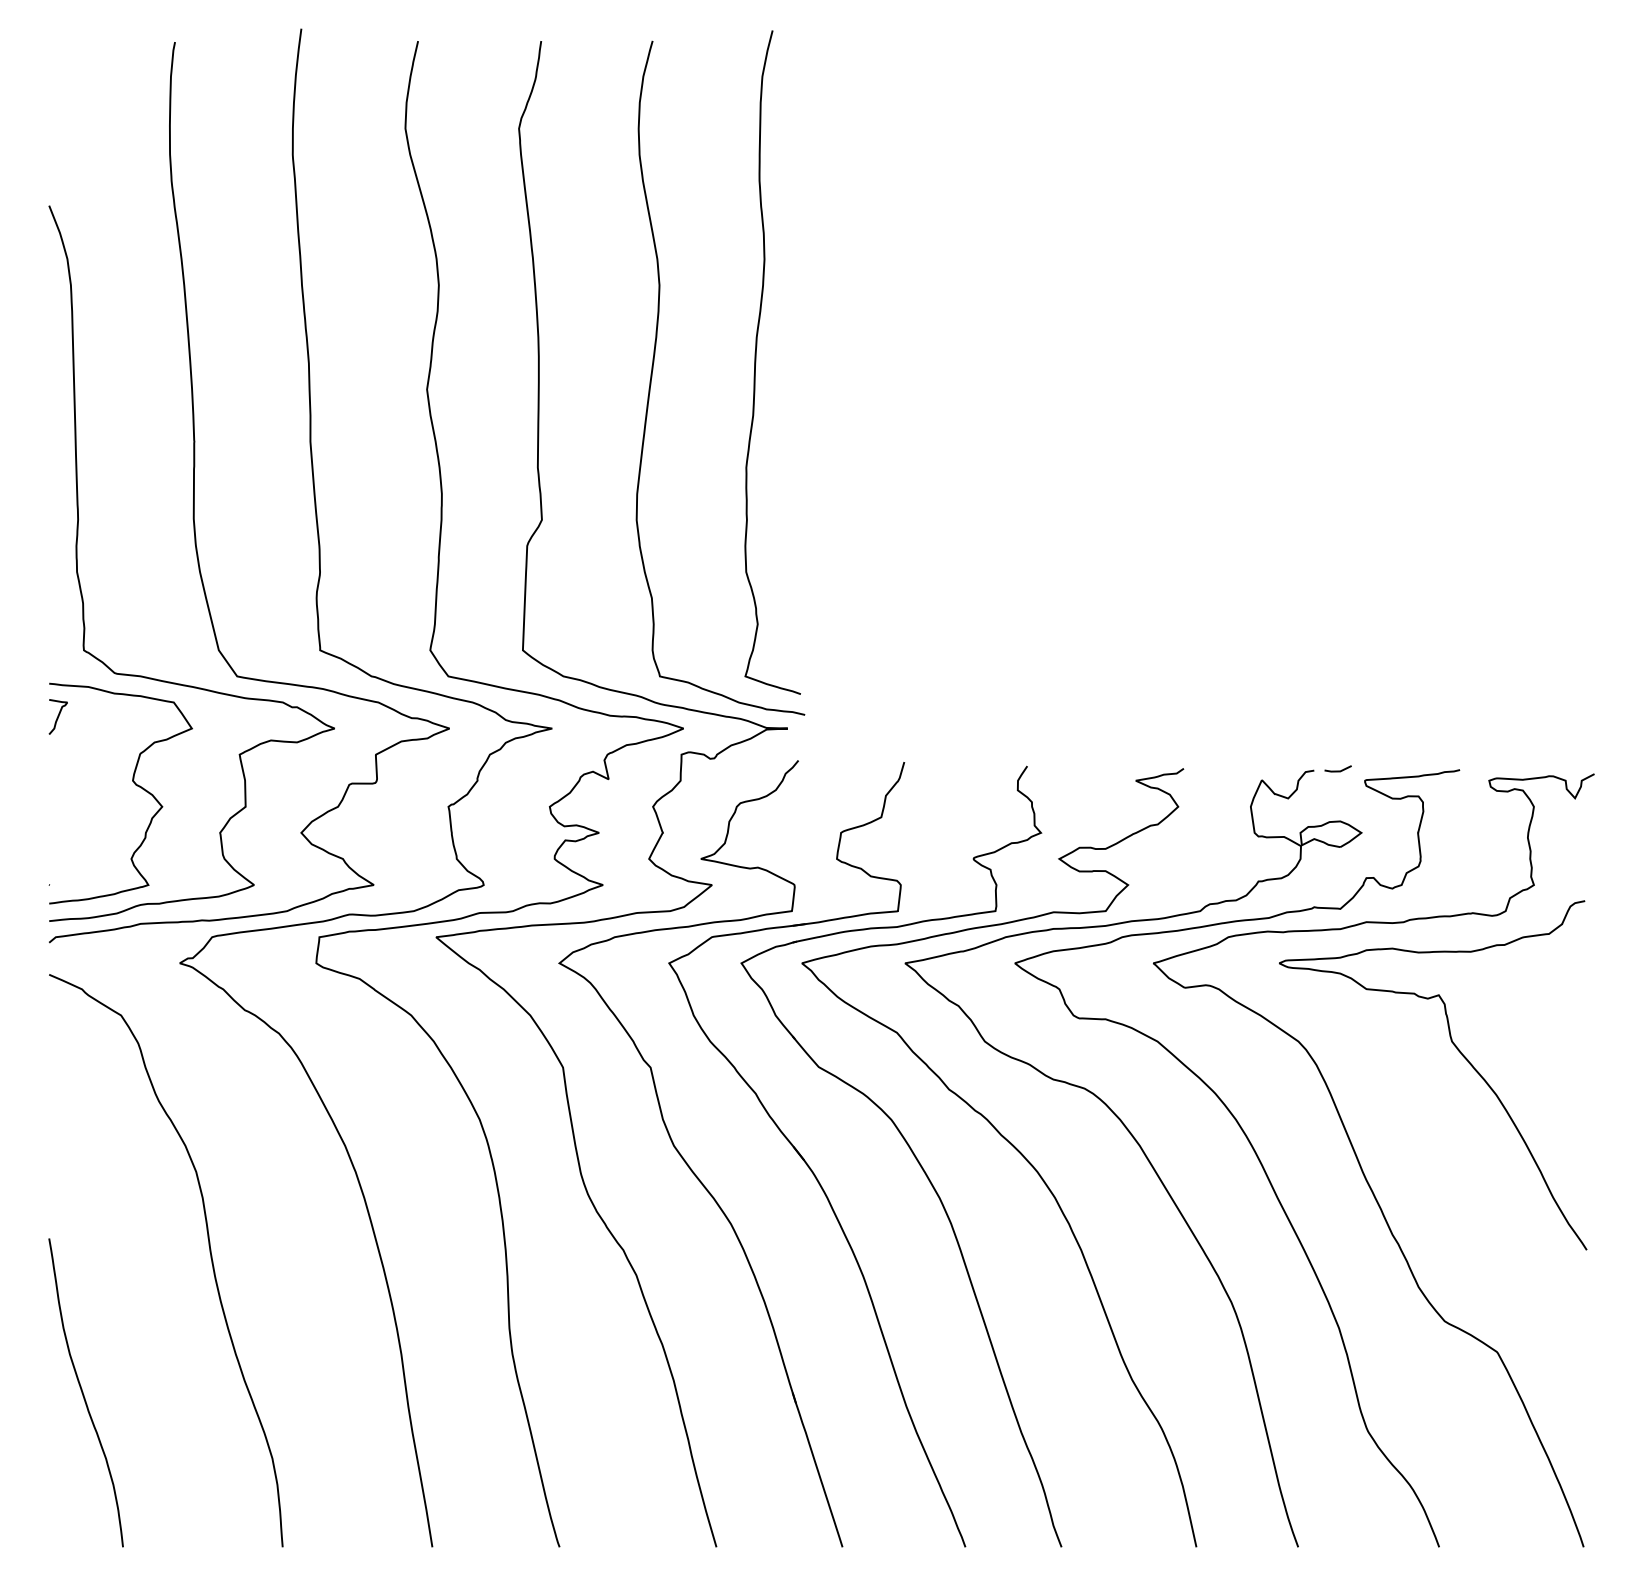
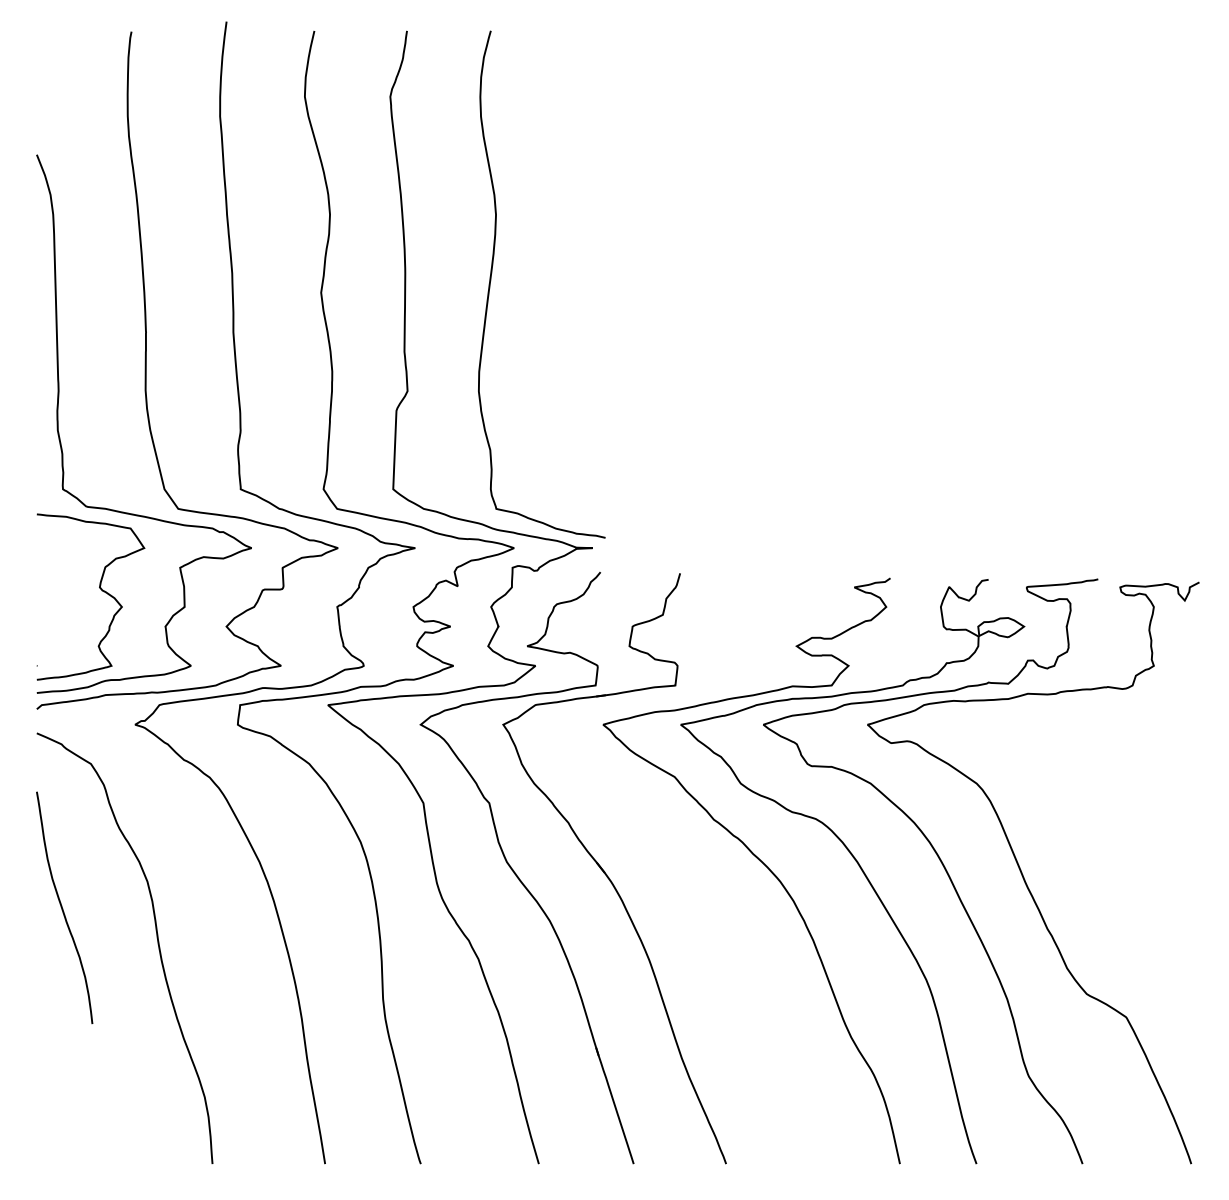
curve: (757, 358) -> (569, 269), removed
curve: (58, 715) -> (43, 538), removed
line: (1338, 770) -> (1006, 579), removed
curve: (1460, 1054) -> (1098, 793), removed
part: (911, 1153) -> (685, 867), removed
curve: (84, 1393) -> (63, 908), moved

